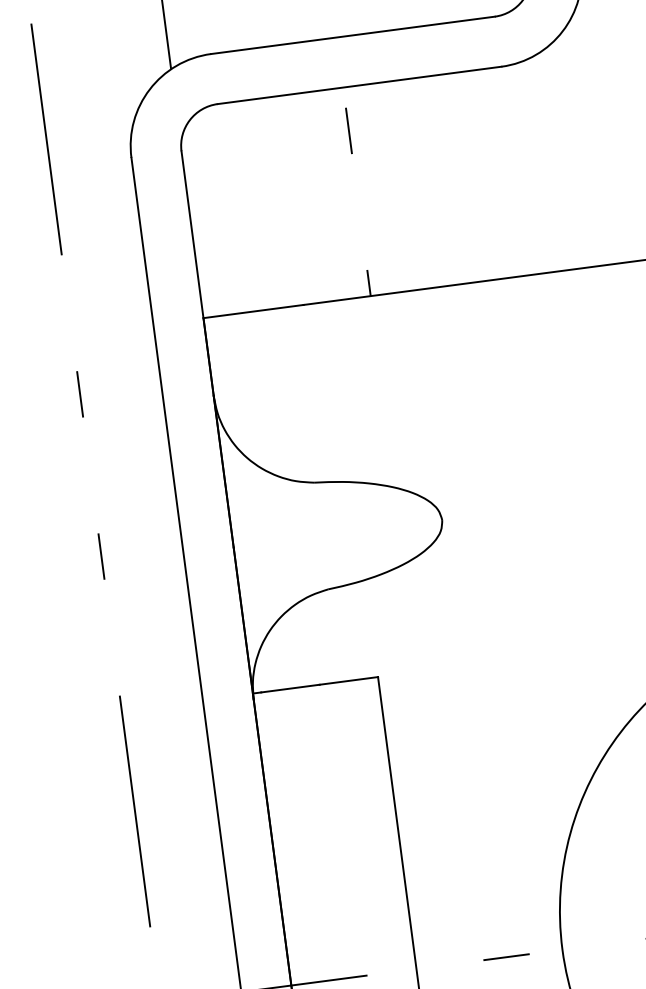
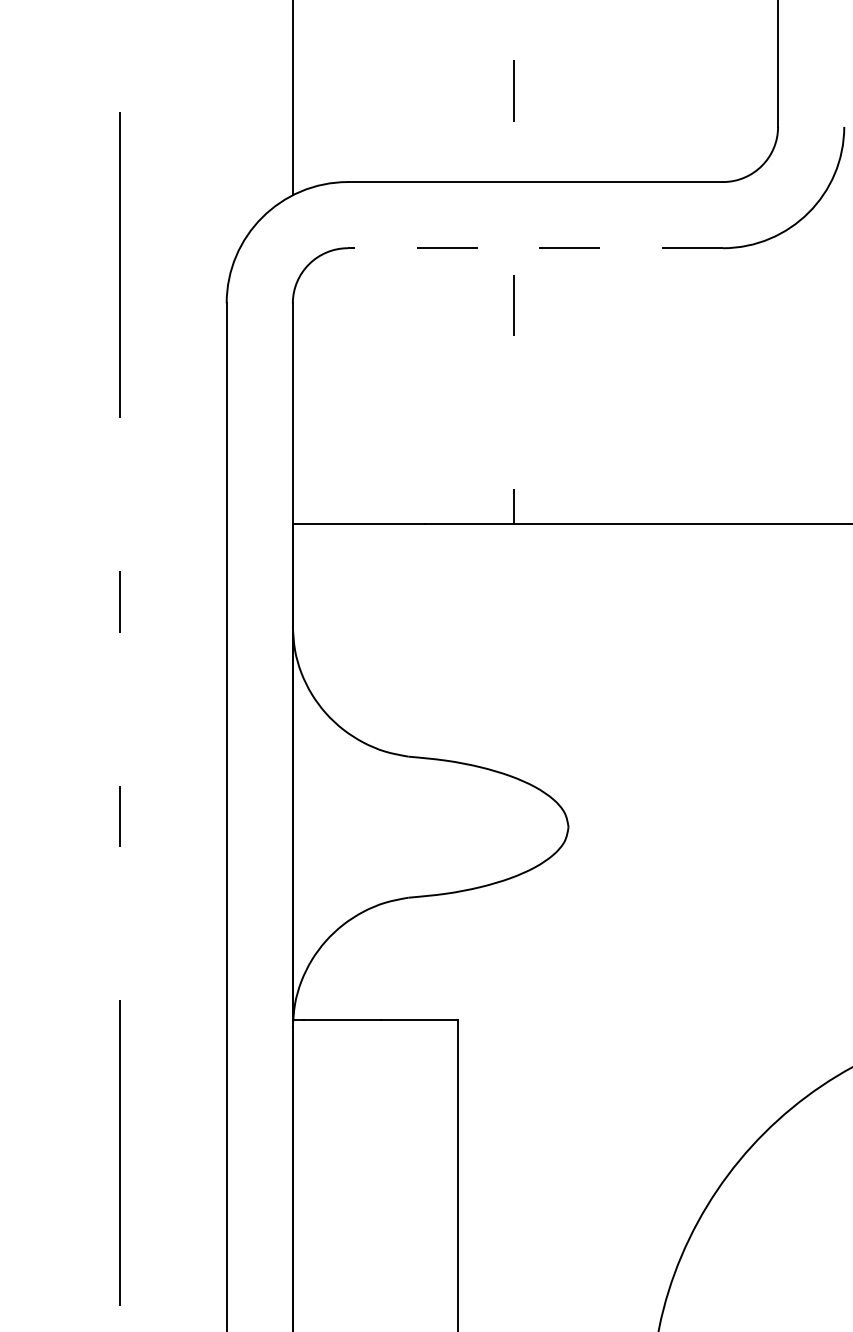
line: (358, 85) -> (534, 248), solid -> dashed

